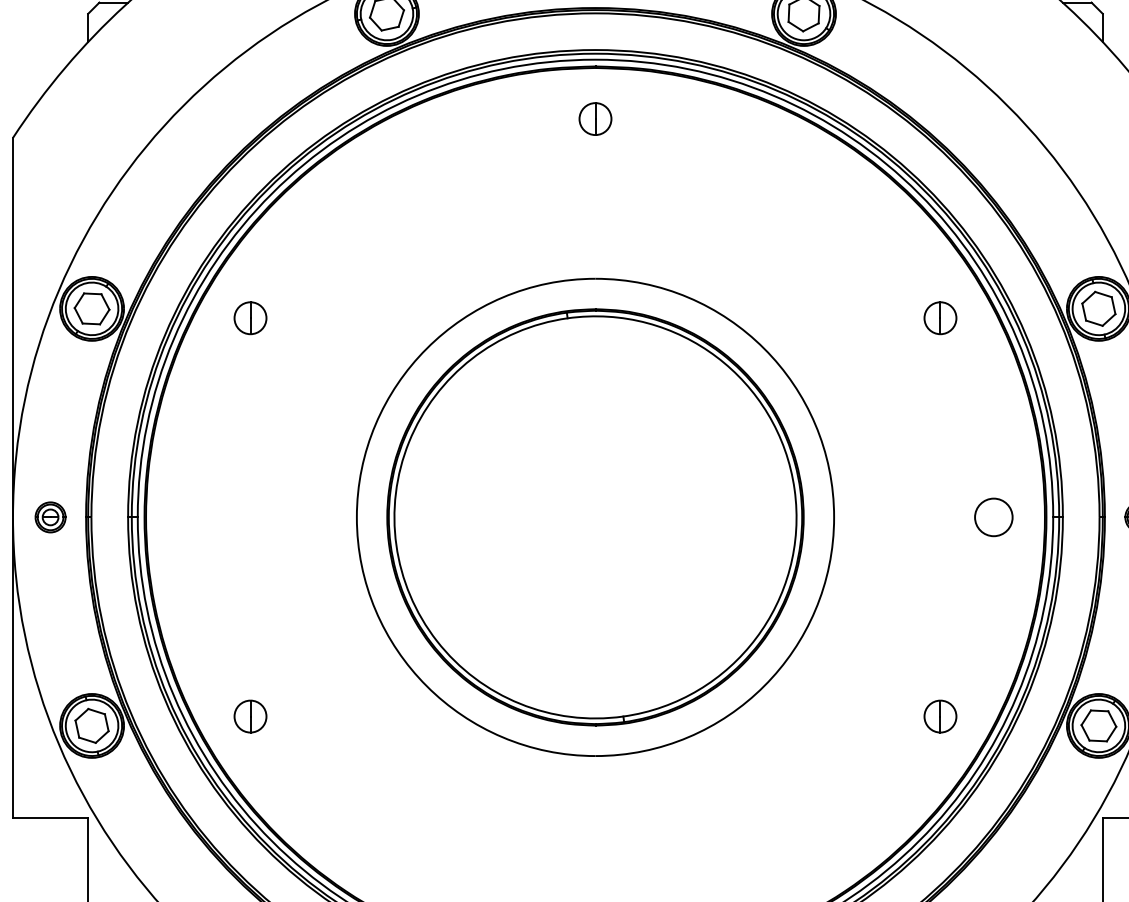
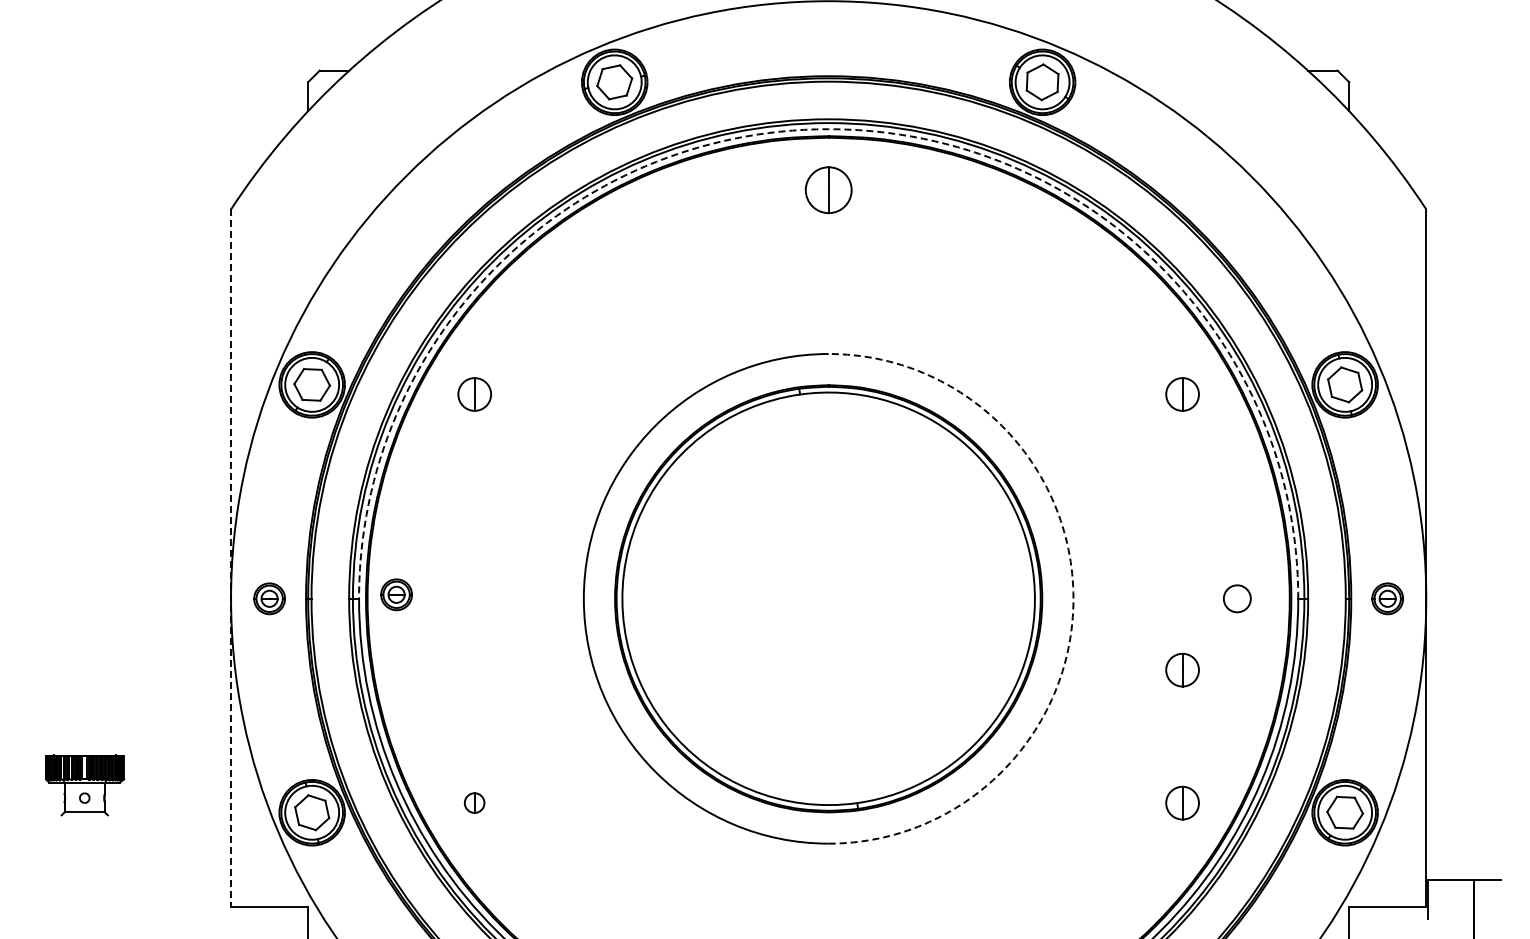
arc: (595, 59) -> (828, 129), solid -> dashed
part: (595, 118) -> (828, 189), size x1.4
line: (13, 478) -> (231, 558), solid -> dashed
part: (174, 513) -> (396, 594), added
arc: (834, 517) -> (1073, 598), solid -> dashed
circle: (993, 517) -> (1237, 598), size x0.7
part: (940, 586) -> (1182, 669), added
part: (250, 715) -> (474, 802), size x0.6

